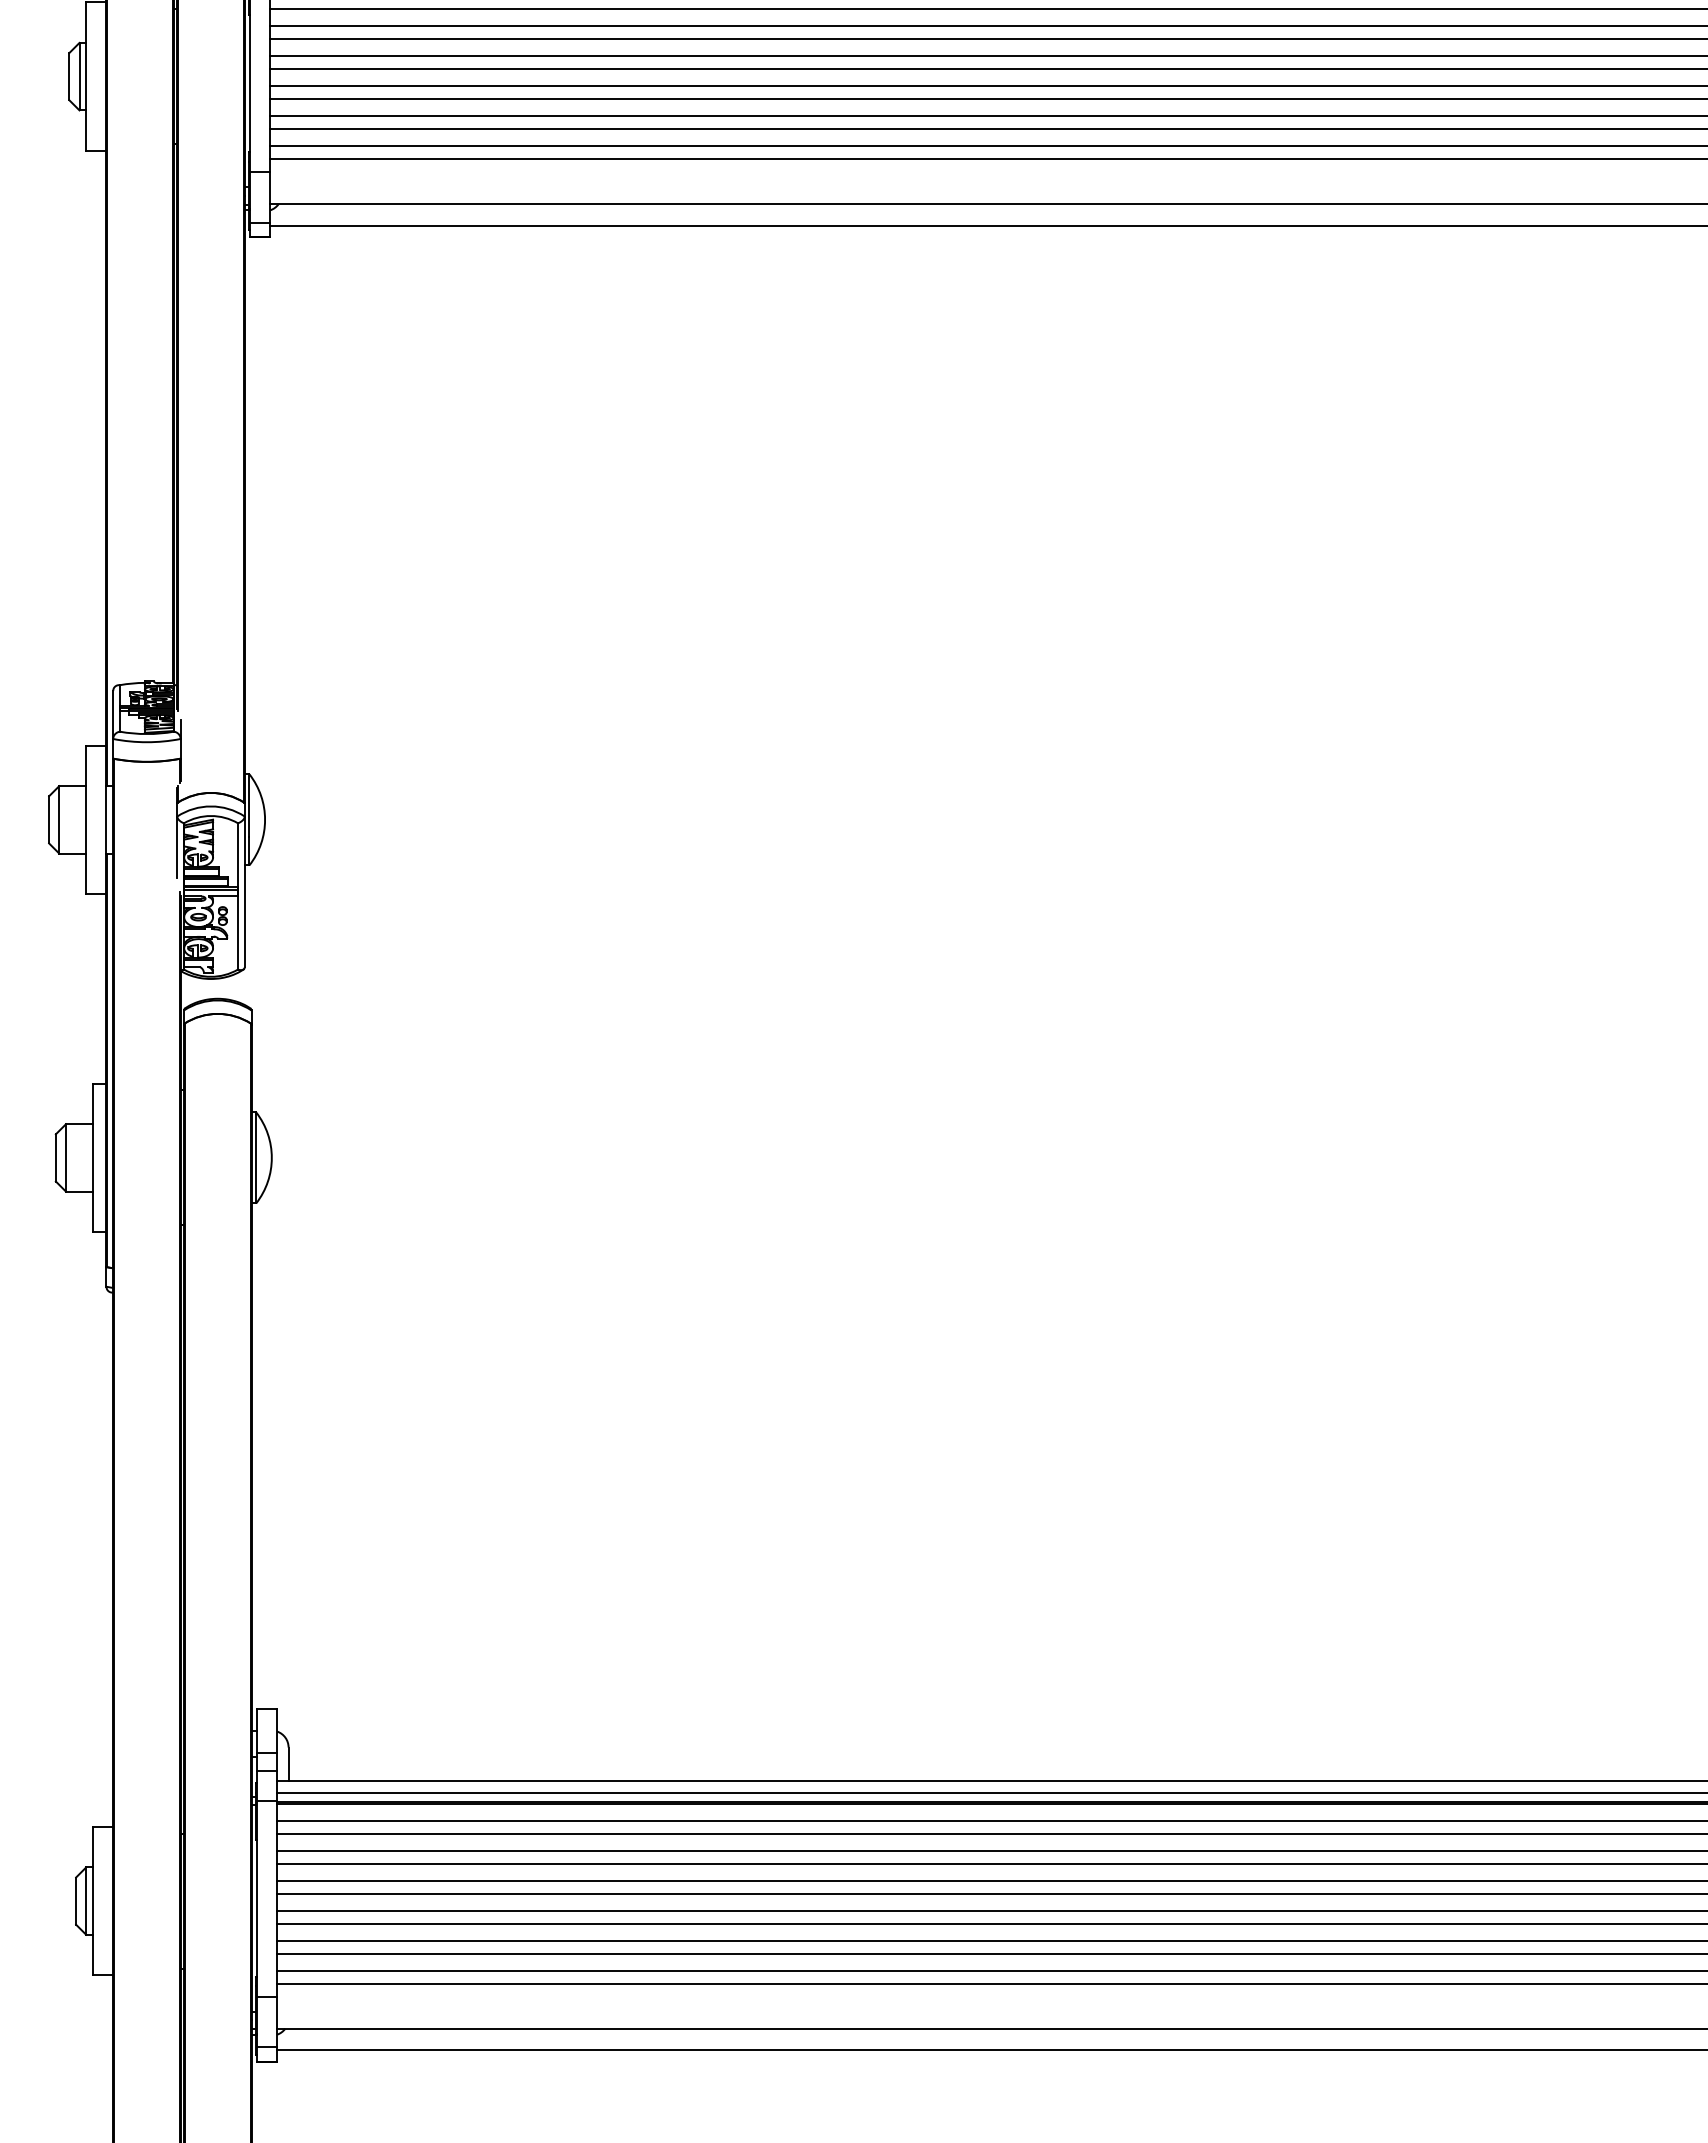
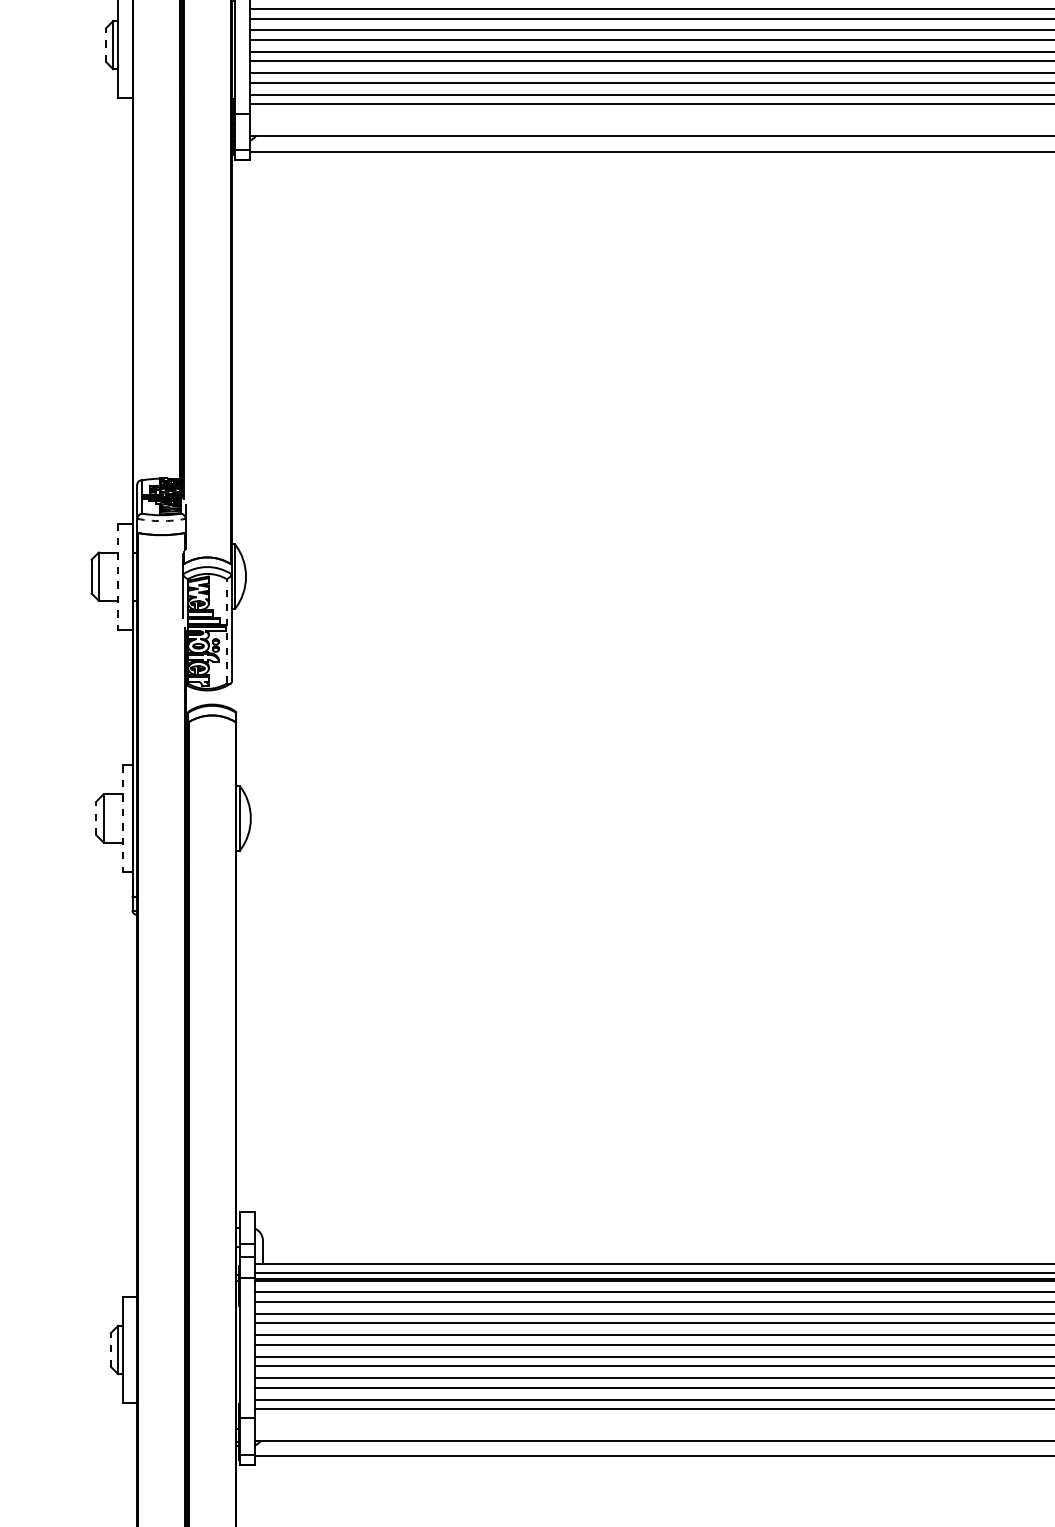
line: (69, 76) -> (106, 45), solid -> dashed
arc: (146, 742) -> (161, 521), solid -> dashed
line: (86, 820) -> (118, 577), solid -> dashed
line: (238, 895) -> (227, 630), solid -> dashed
line: (55, 1157) -> (96, 818), solid -> dashed
line: (92, 1158) -> (122, 818), solid -> dashed
line: (76, 1901) -> (111, 1350), solid -> dashed

